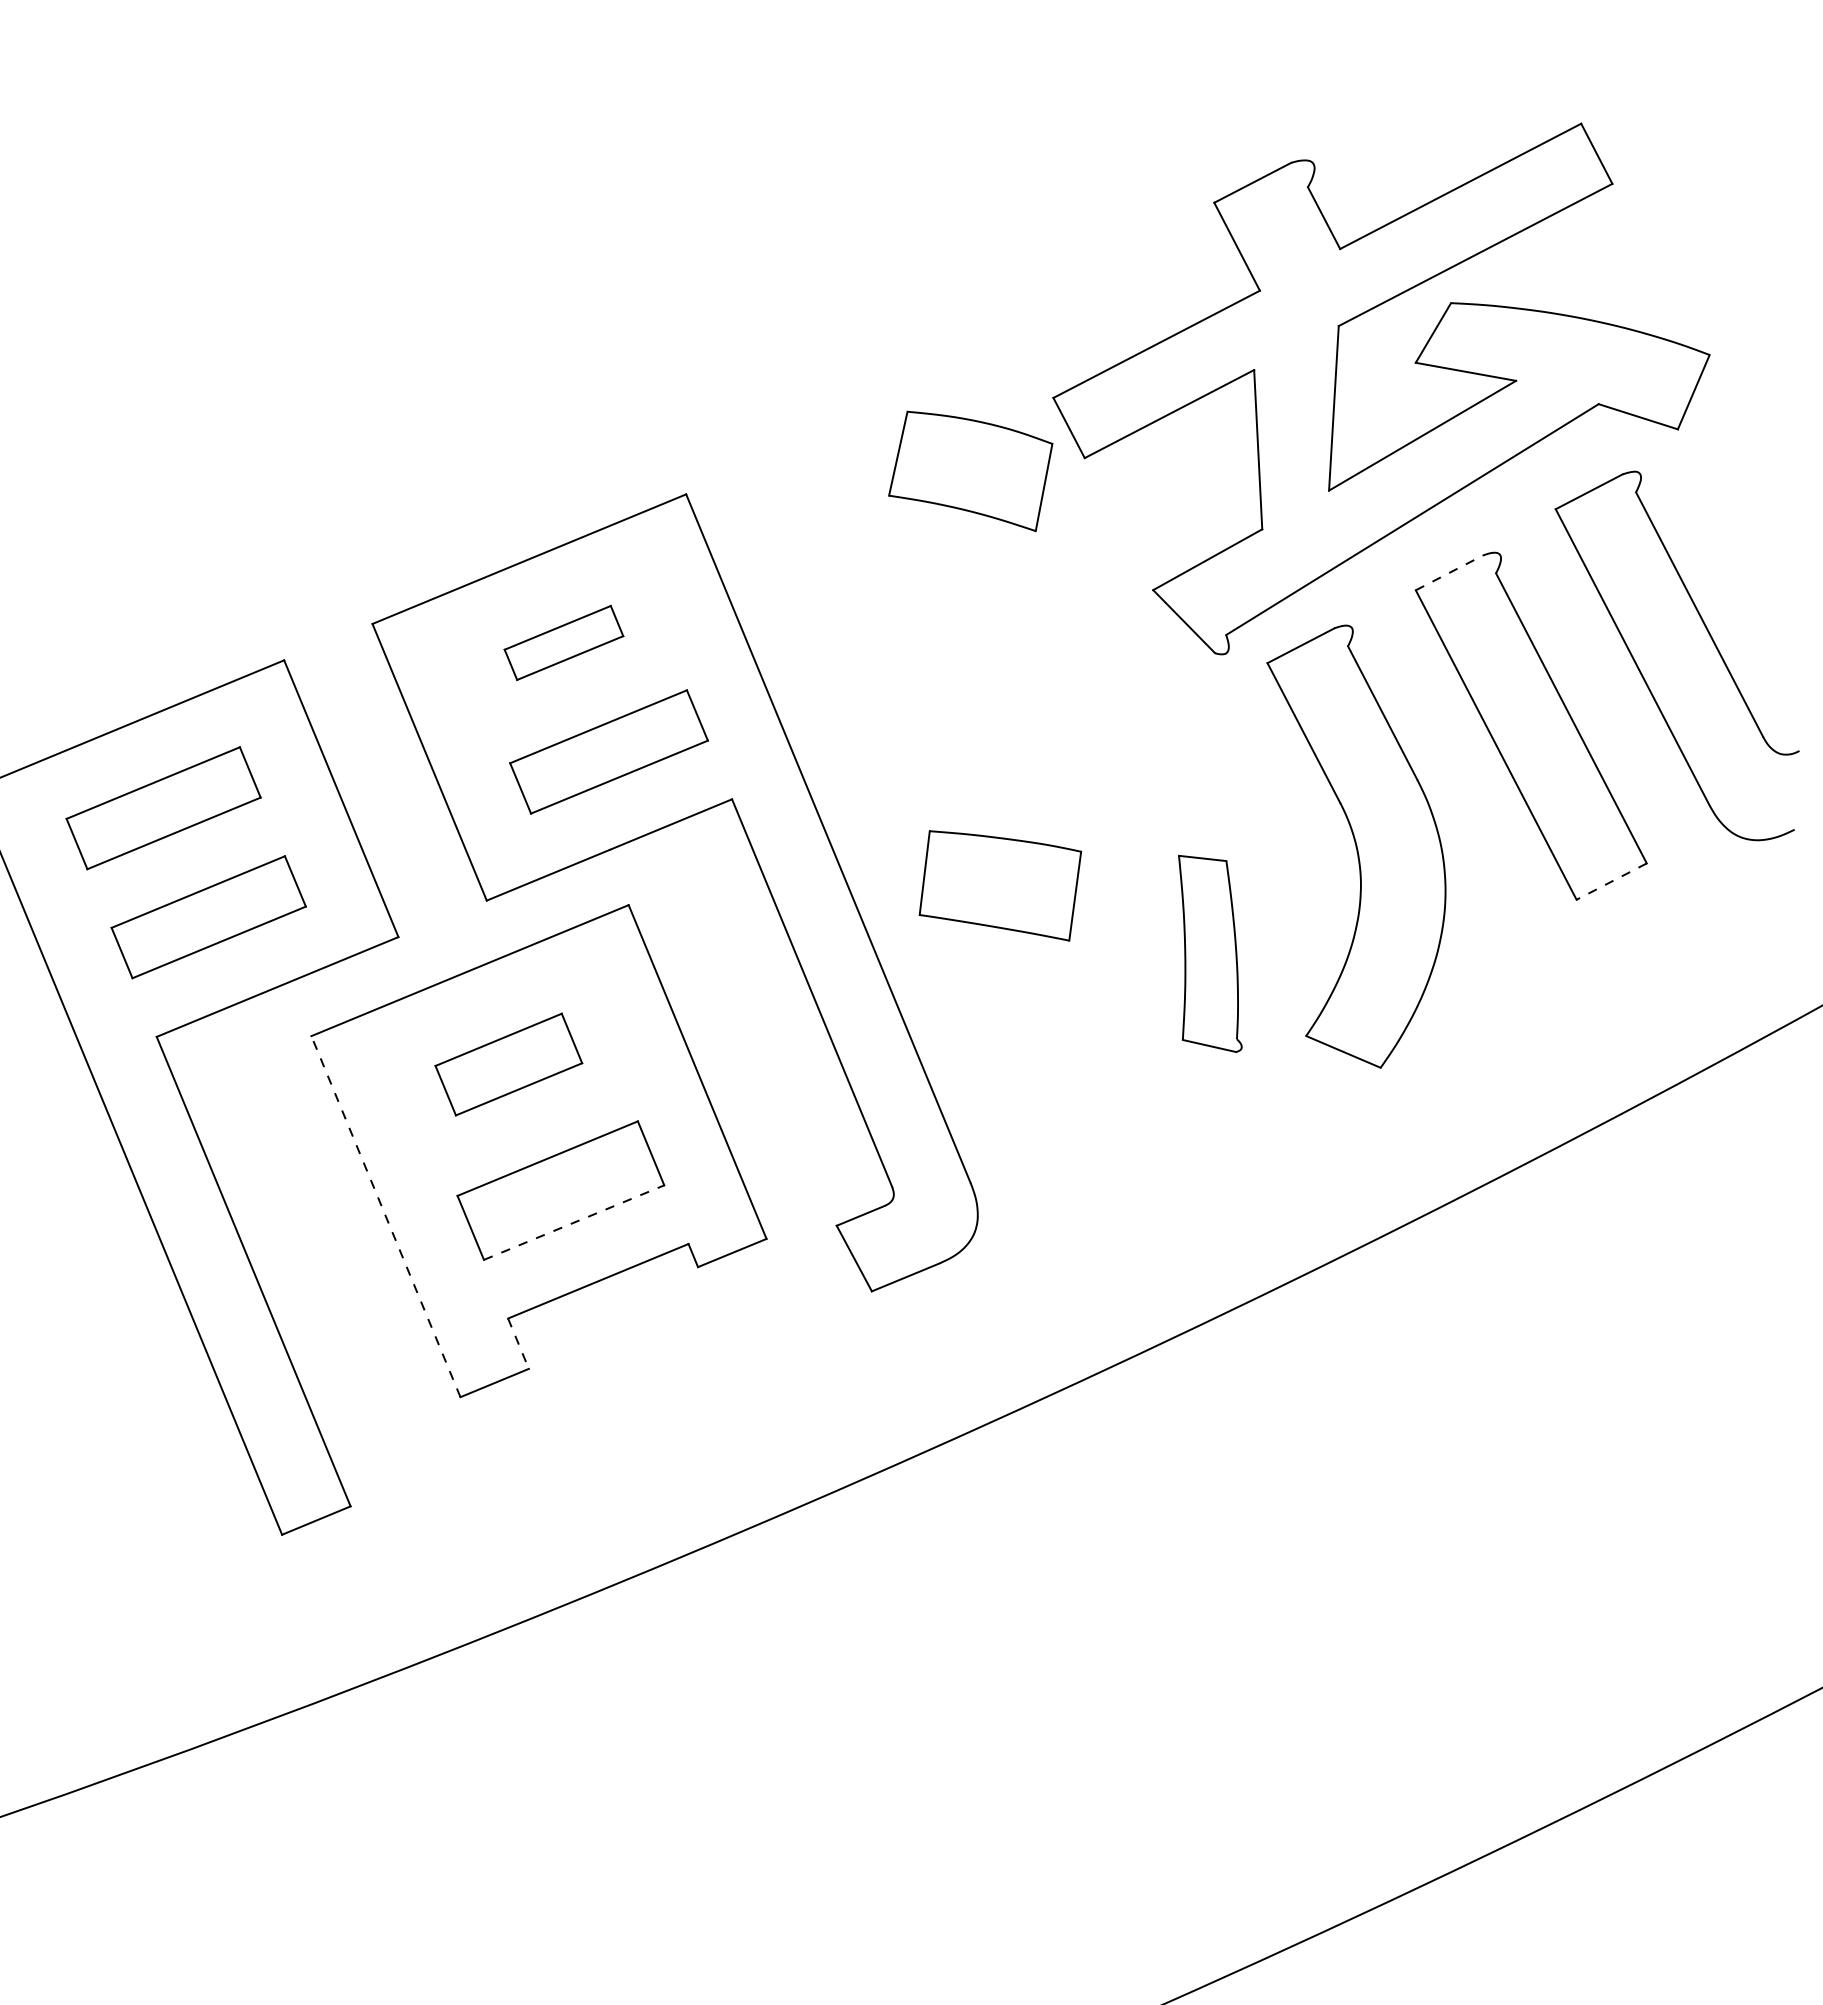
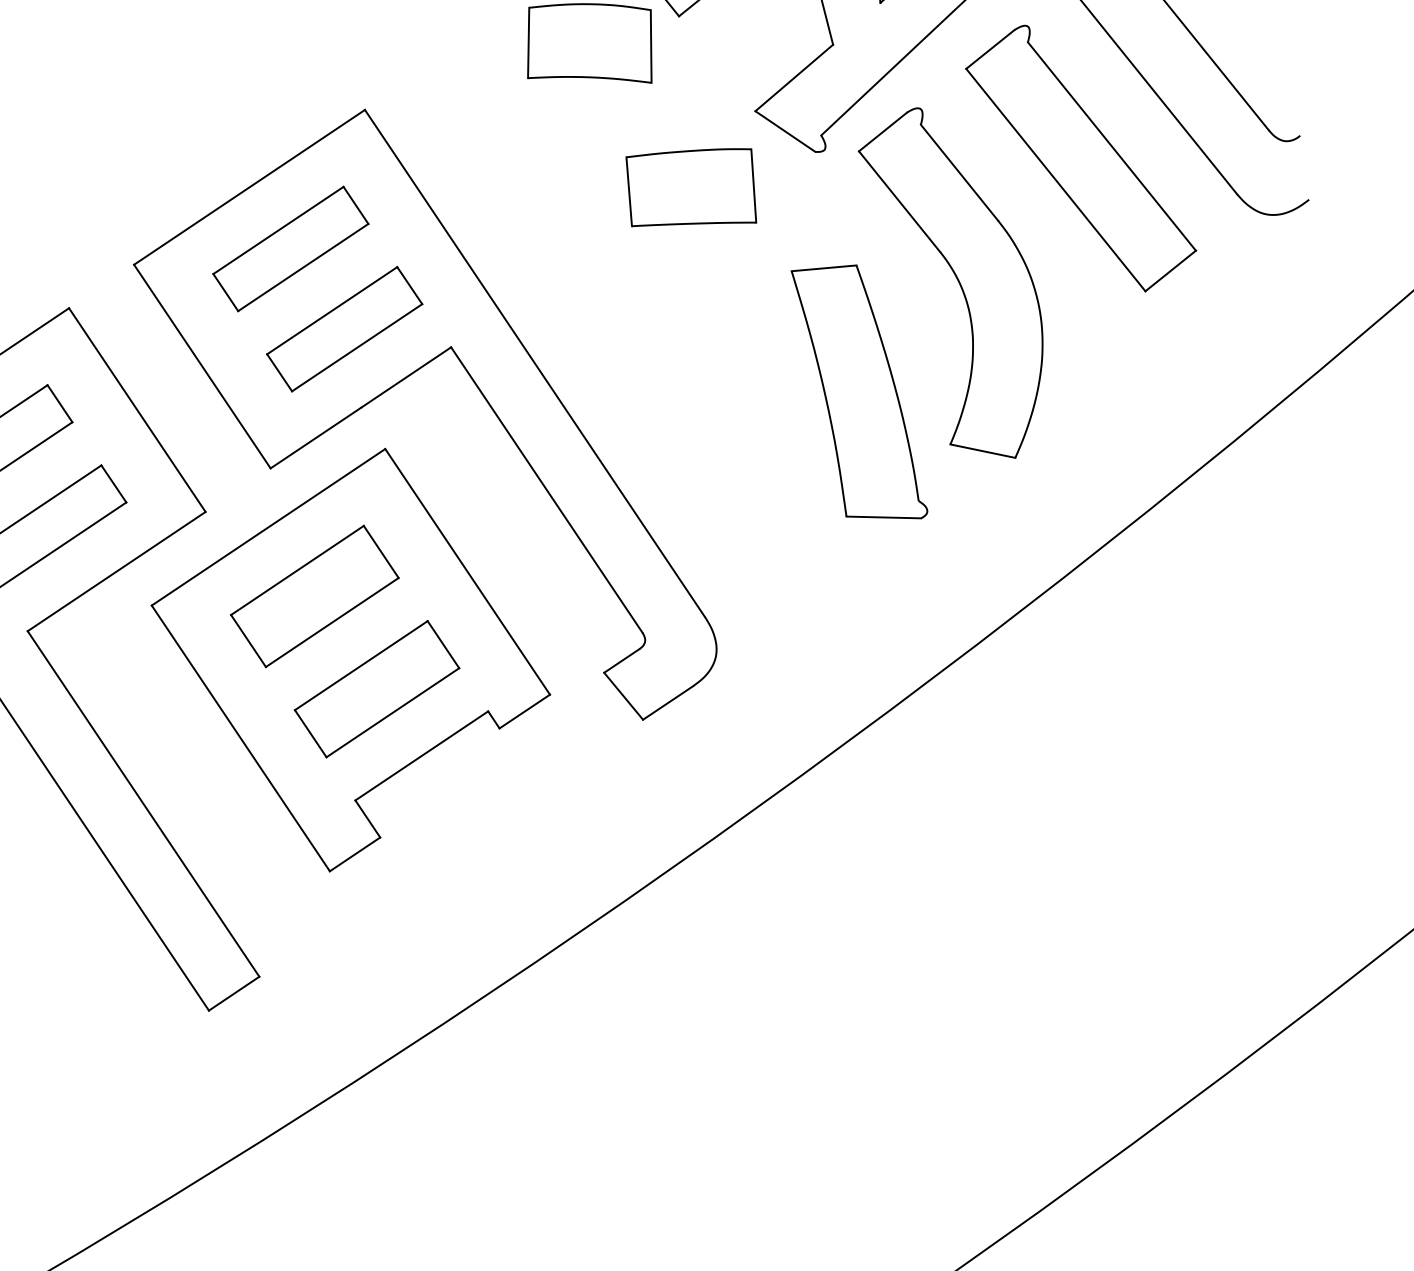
line: (1449, 572) -> (990, 49), dashed -> solid
part: (563, 642) -> (290, 248), size x1.67
line: (1611, 881) -> (1170, 270), dashed -> solid
part: (1000, 885) -> (692, 189), moved
part: (1210, 953) -> (860, 393), size x1.67
part: (508, 1064) -> (314, 596), size x1.43
line: (385, 1216) -> (240, 738), dashed -> solid
line: (574, 1222) -> (393, 712), dashed -> solid
line: (518, 1344) -> (367, 819), dashed -> solid

